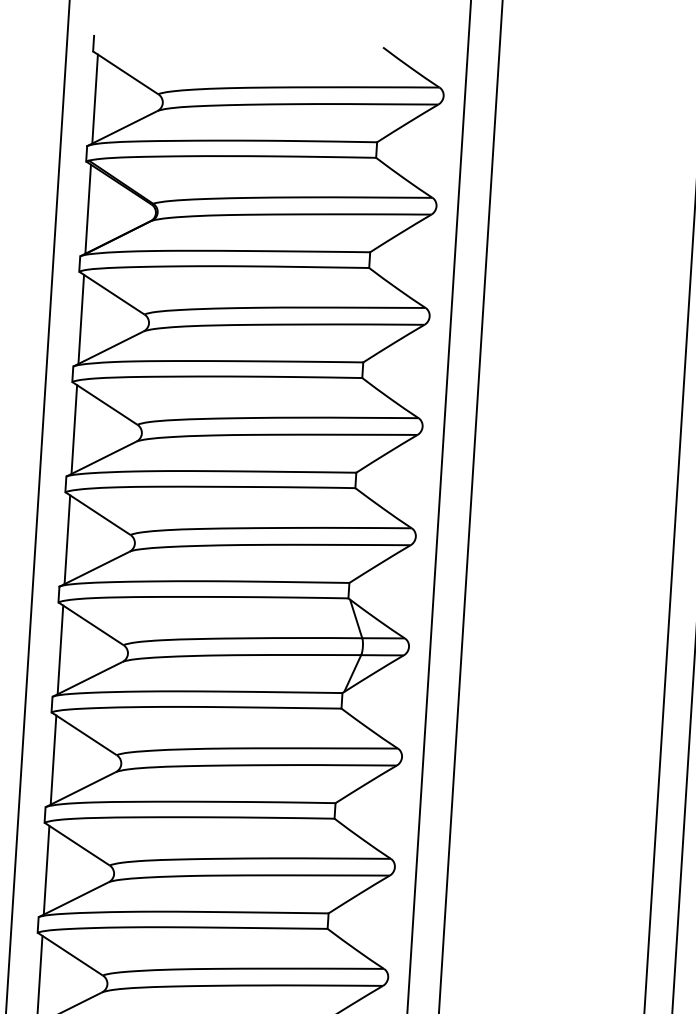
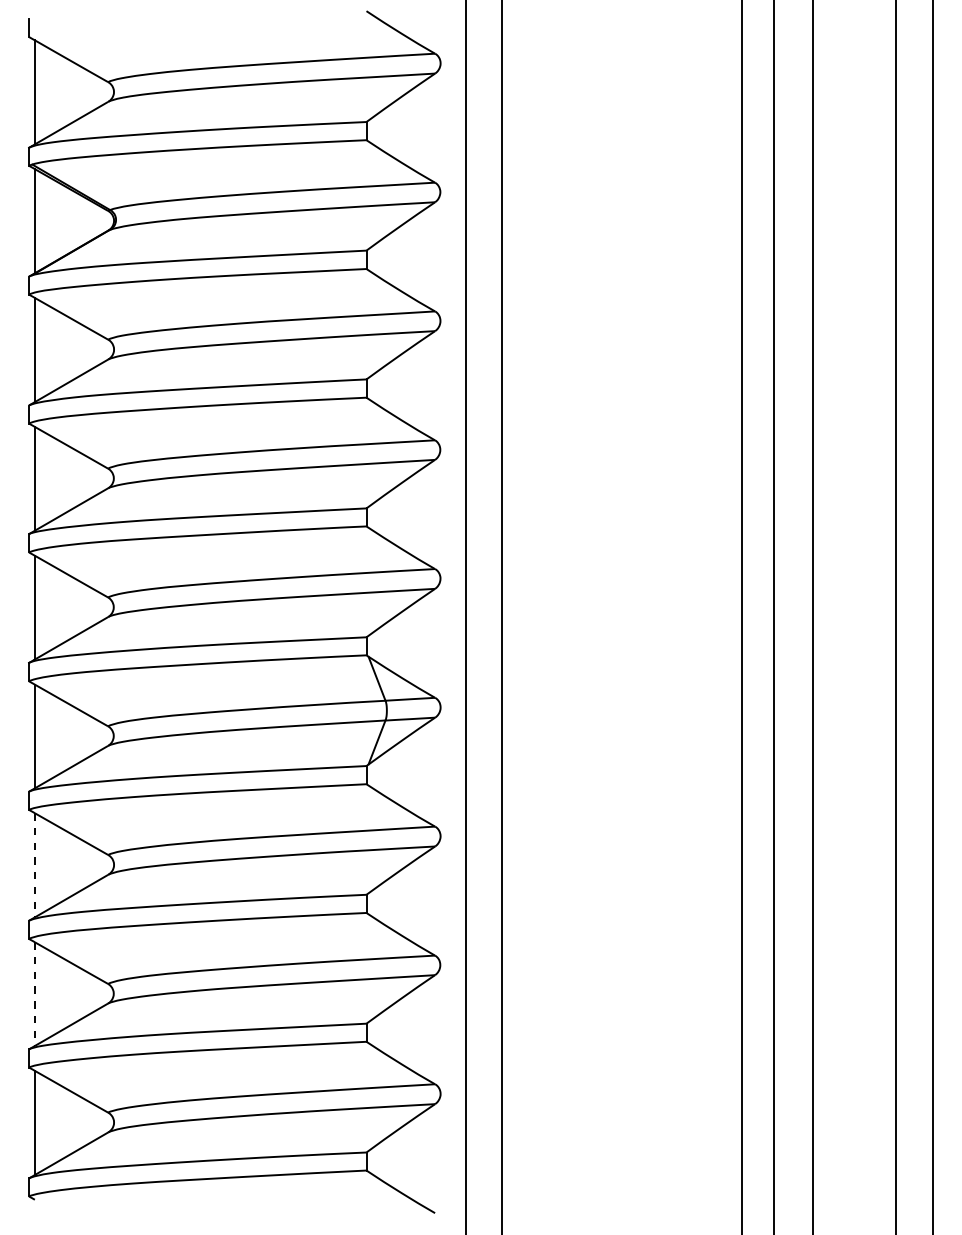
line: (53, 760) -> (34, 865), solid -> dashed
line: (46, 870) -> (34, 994), solid -> dashed

